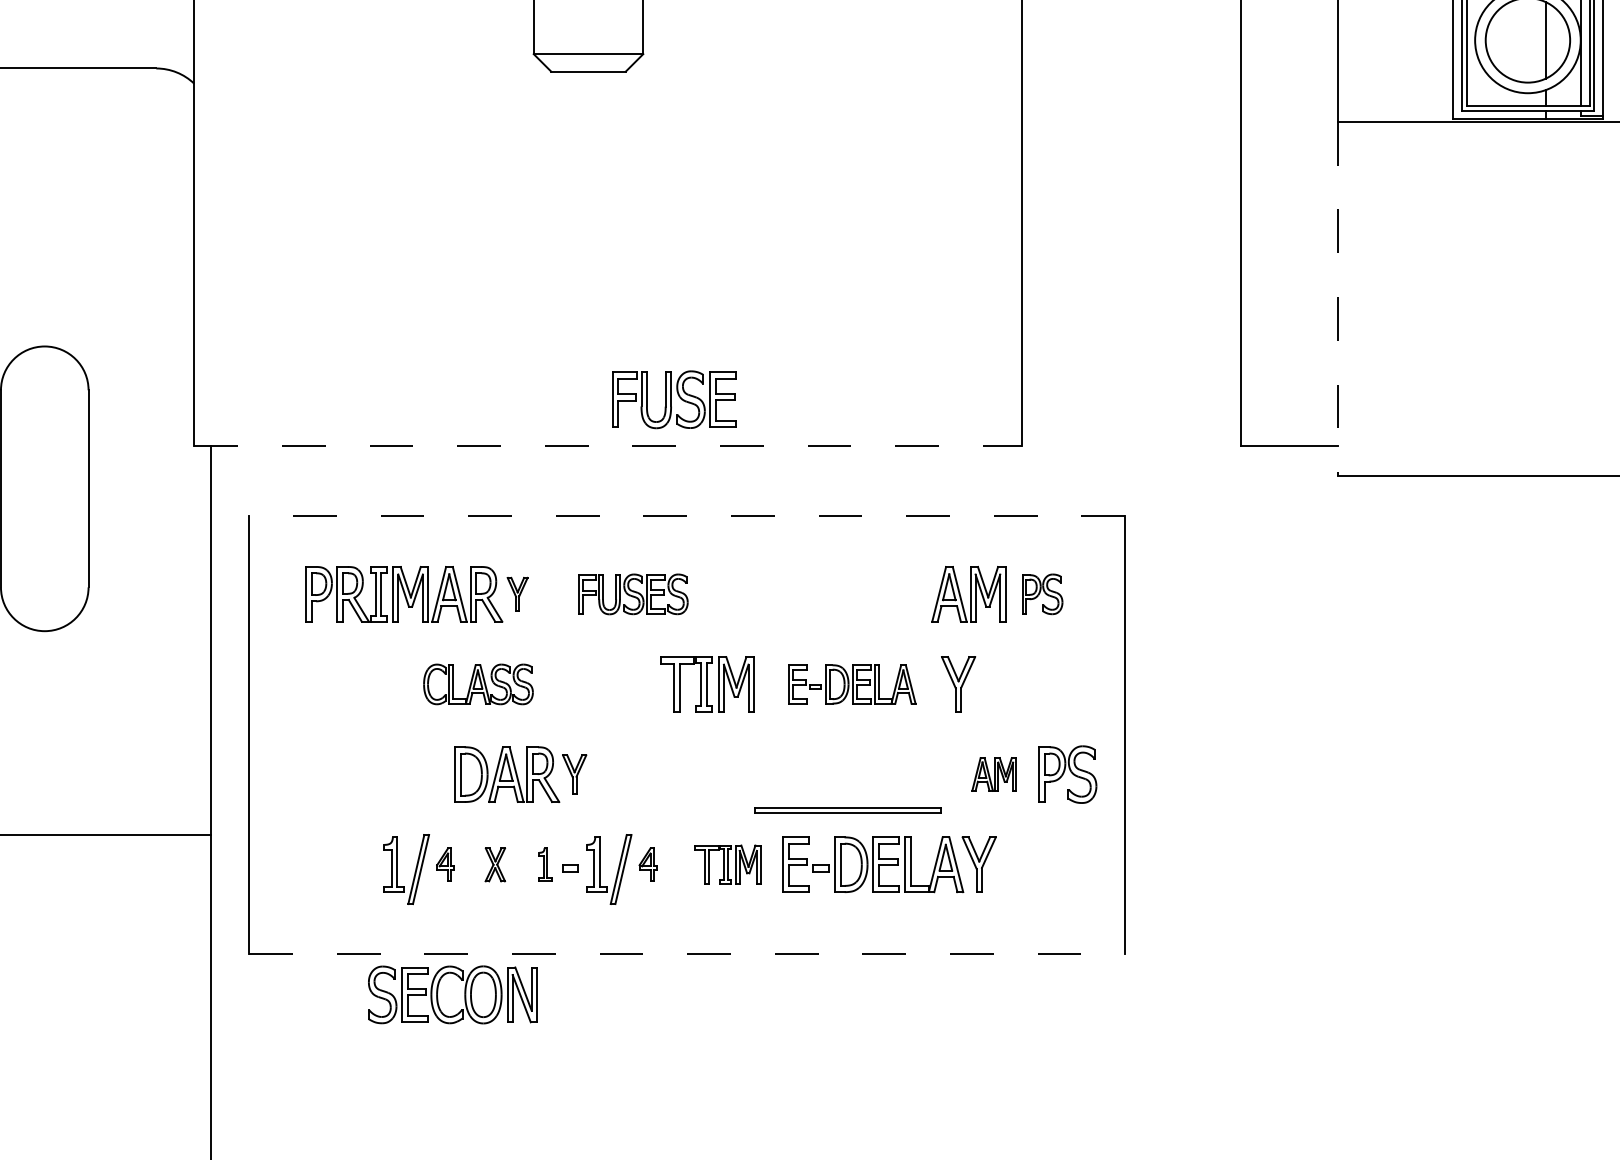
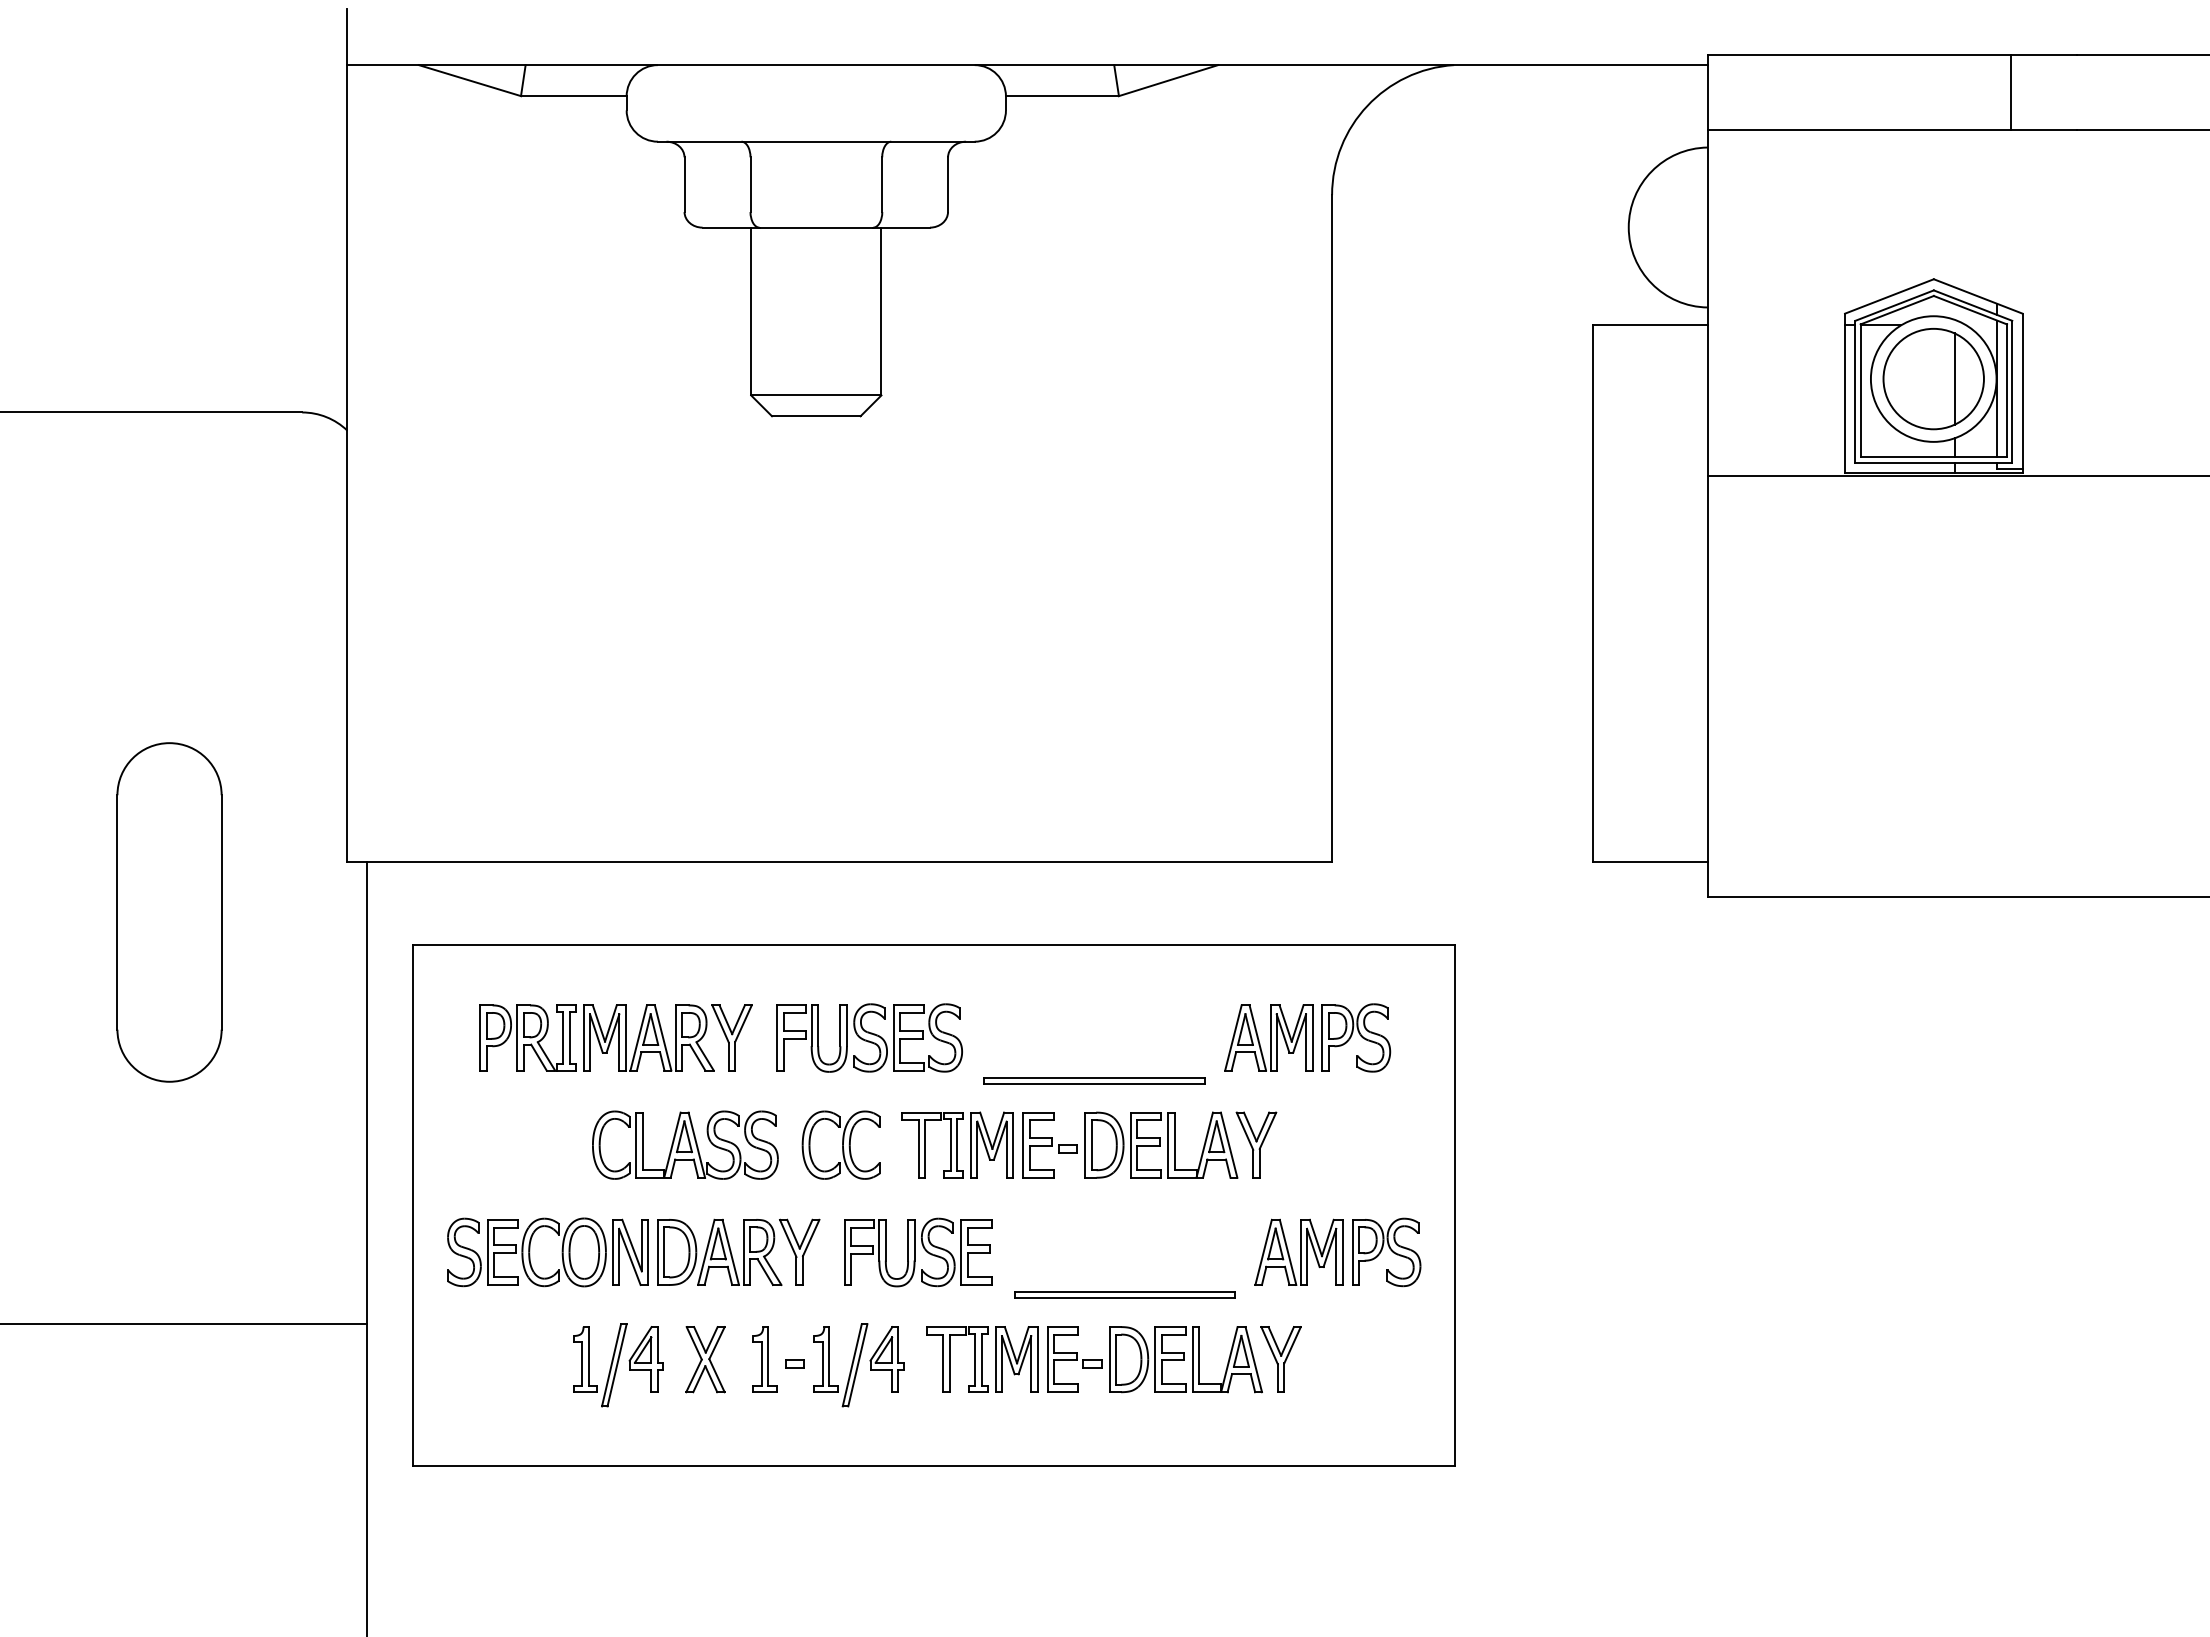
line: (1337, 298) -> (1707, 686), dashed -> solid
part: (674, 399) -> (918, 1252), moved
line: (608, 445) -> (840, 861), dashed -> solid
line: (687, 515) -> (933, 944), dashed -> solid
part: (517, 593) -> (731, 1037), size x1.67
part: (633, 593) -> (869, 1037), size x1.43
part: (1042, 593) -> (1356, 1037), size x1.43
part: (822, 630) -> (1094, 1080), added
part: (478, 683) -> (685, 1144), size x1.43
part: (608, 683) -> (840, 1144), added
part: (852, 683) -> (1130, 1144), size x1.43
part: (574, 773) -> (799, 1251), size x1.43
part: (993, 773) -> (1298, 1251), size x1.67
part: (444, 864) -> (645, 1359), size x1.67
part: (495, 864) -> (705, 1359), size x1.67
part: (544, 864) -> (764, 1359), size x1.67
part: (647, 864) -> (886, 1359), size x1.67
part: (728, 864) -> (982, 1359), size x1.43
line: (687, 953) -> (933, 1465), dashed -> solid
part: (464, 994) -> (561, 1252), moved

